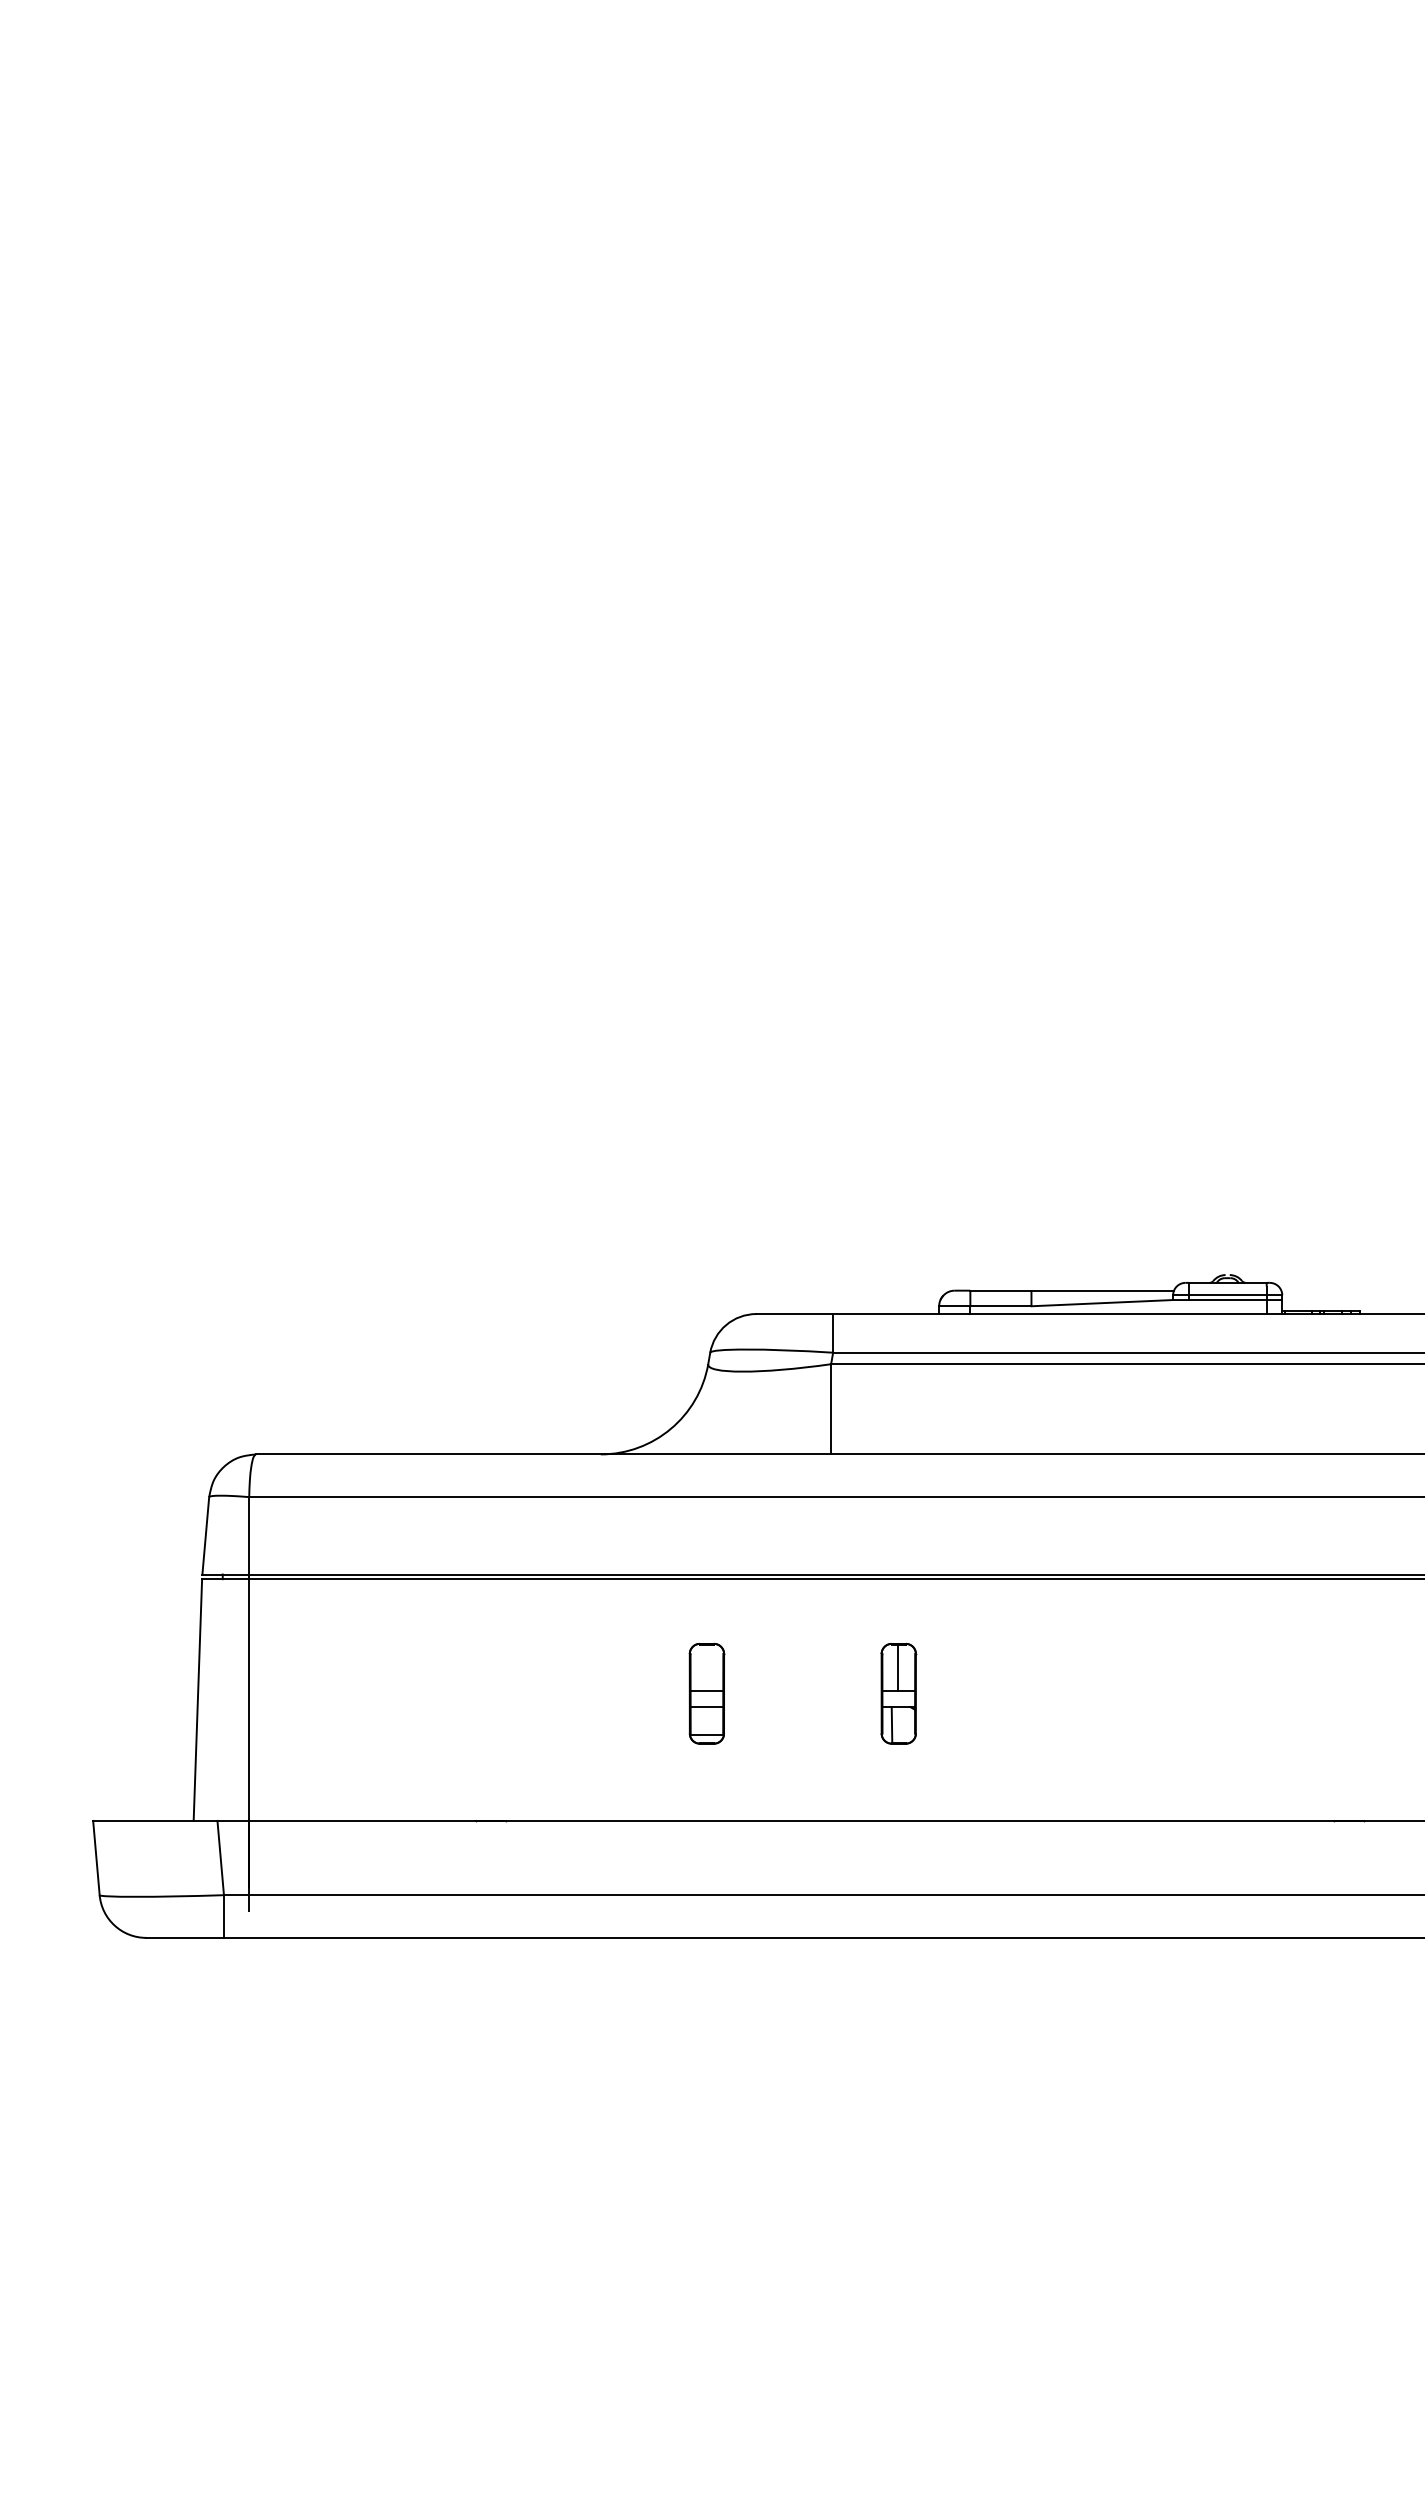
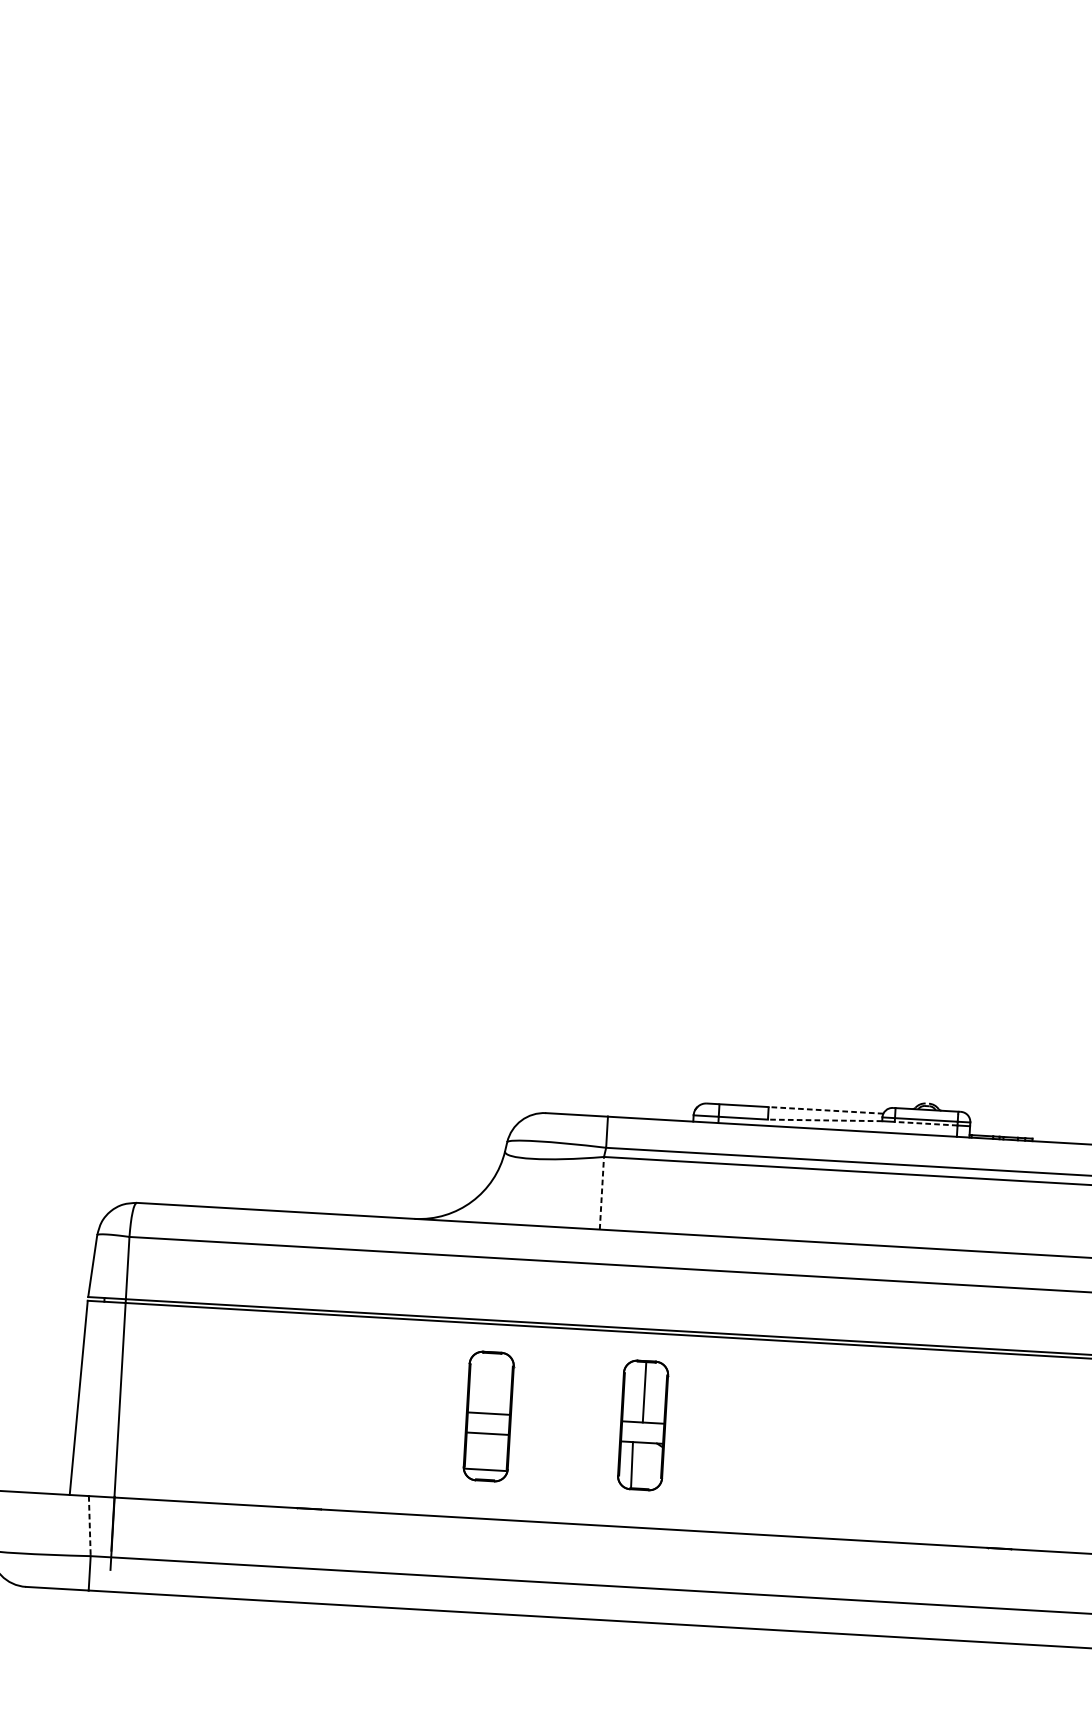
line: (1102, 1290) -> (825, 1110), solid -> dashed
line: (1227, 1300) -> (925, 1124), solid -> dashed
line: (1102, 1303) -> (825, 1120), solid -> dashed
line: (831, 1408) -> (602, 1192), solid -> dashed
part: (706, 1693) -> (488, 1416), size x1.6
part: (898, 1693) -> (642, 1425), size x1.6
line: (220, 1858) -> (89, 1526), solid -> dashed

